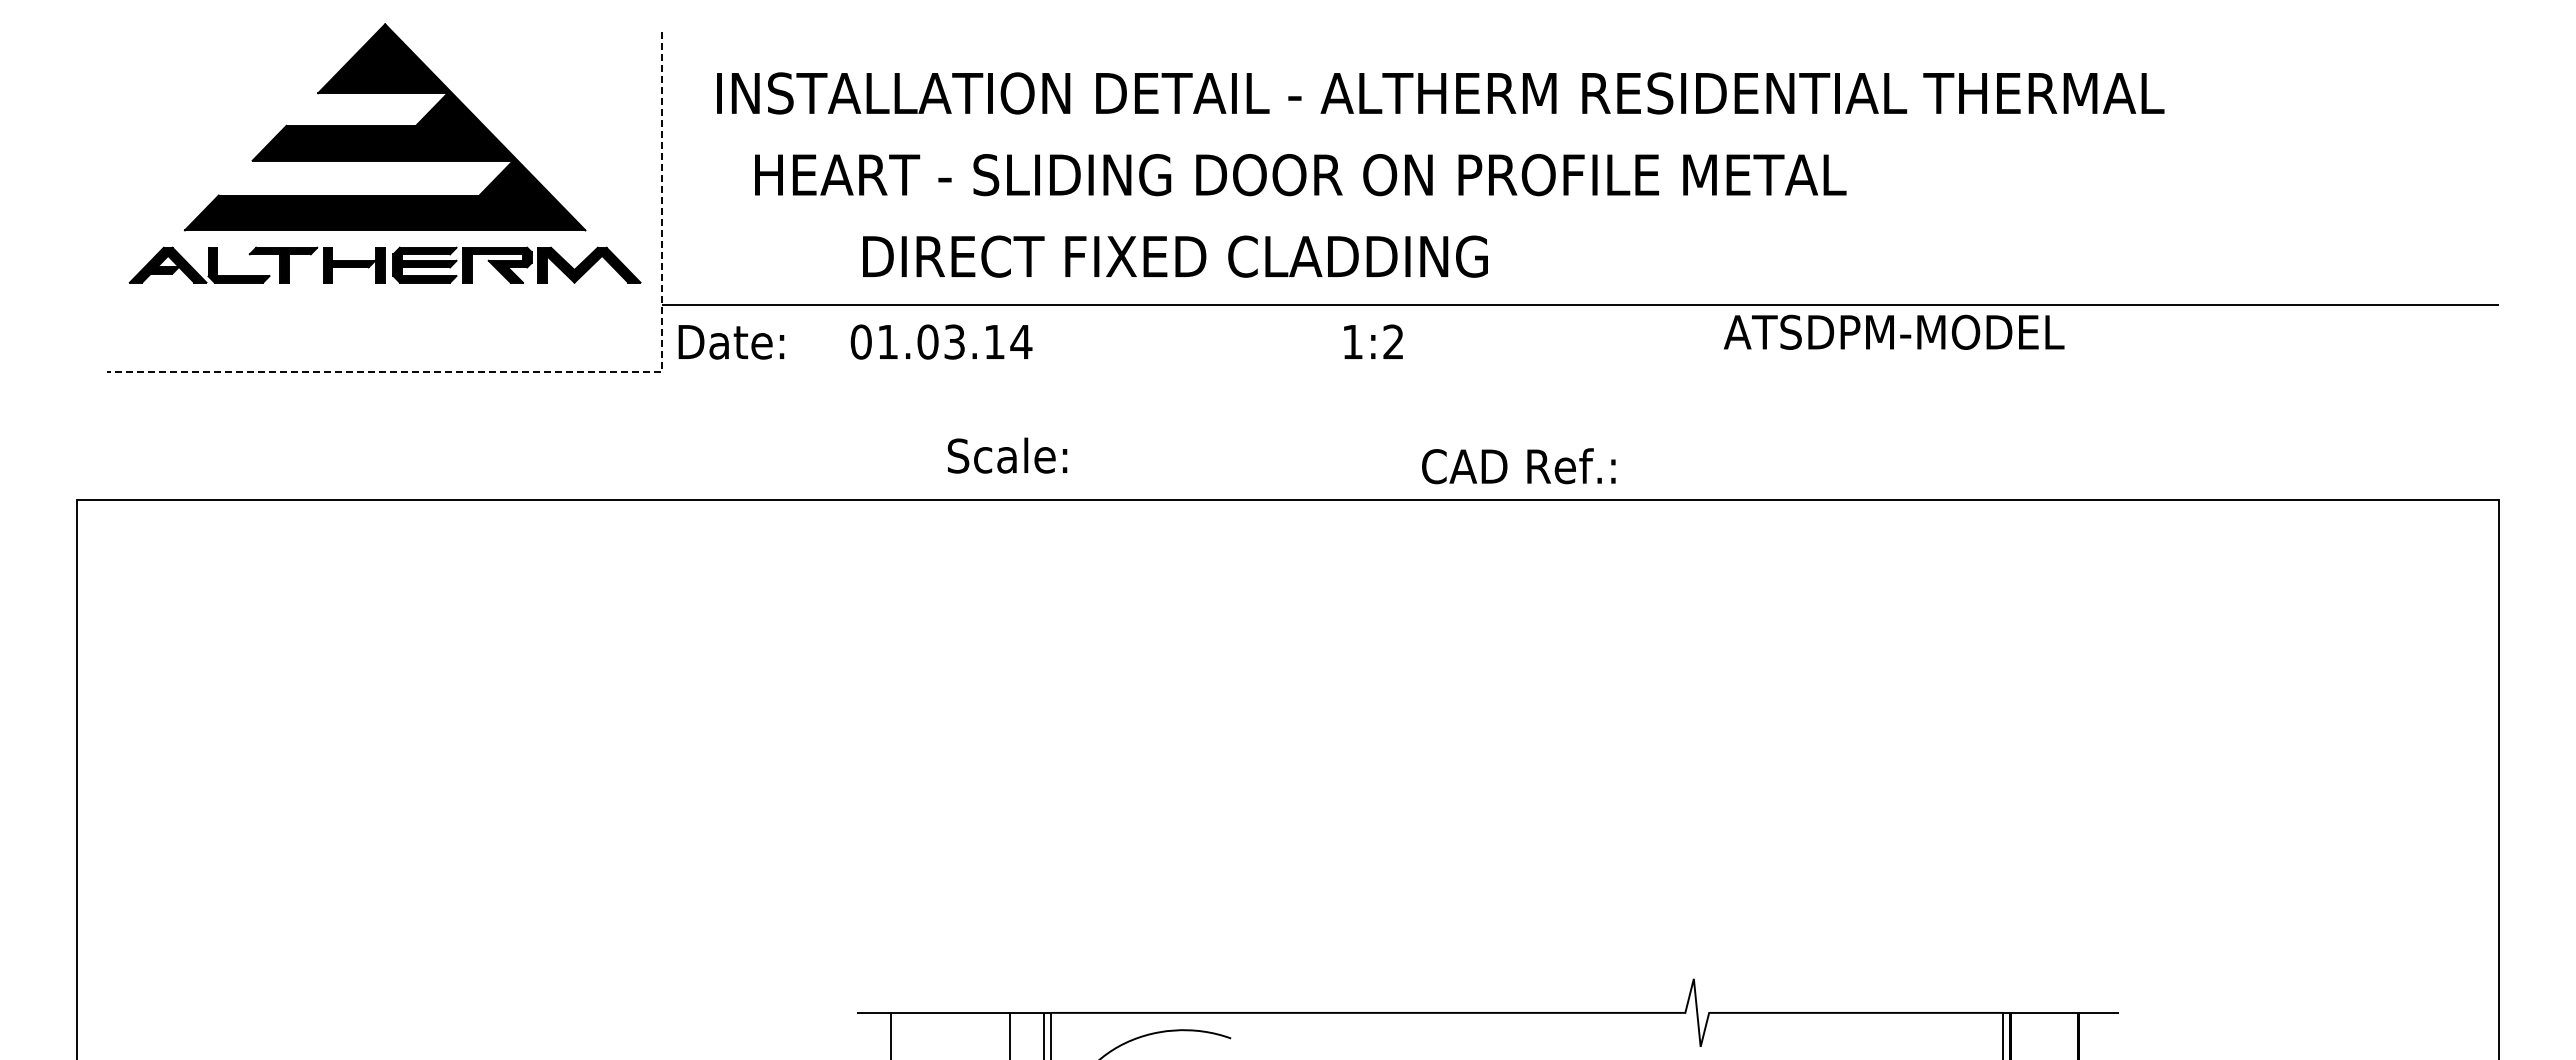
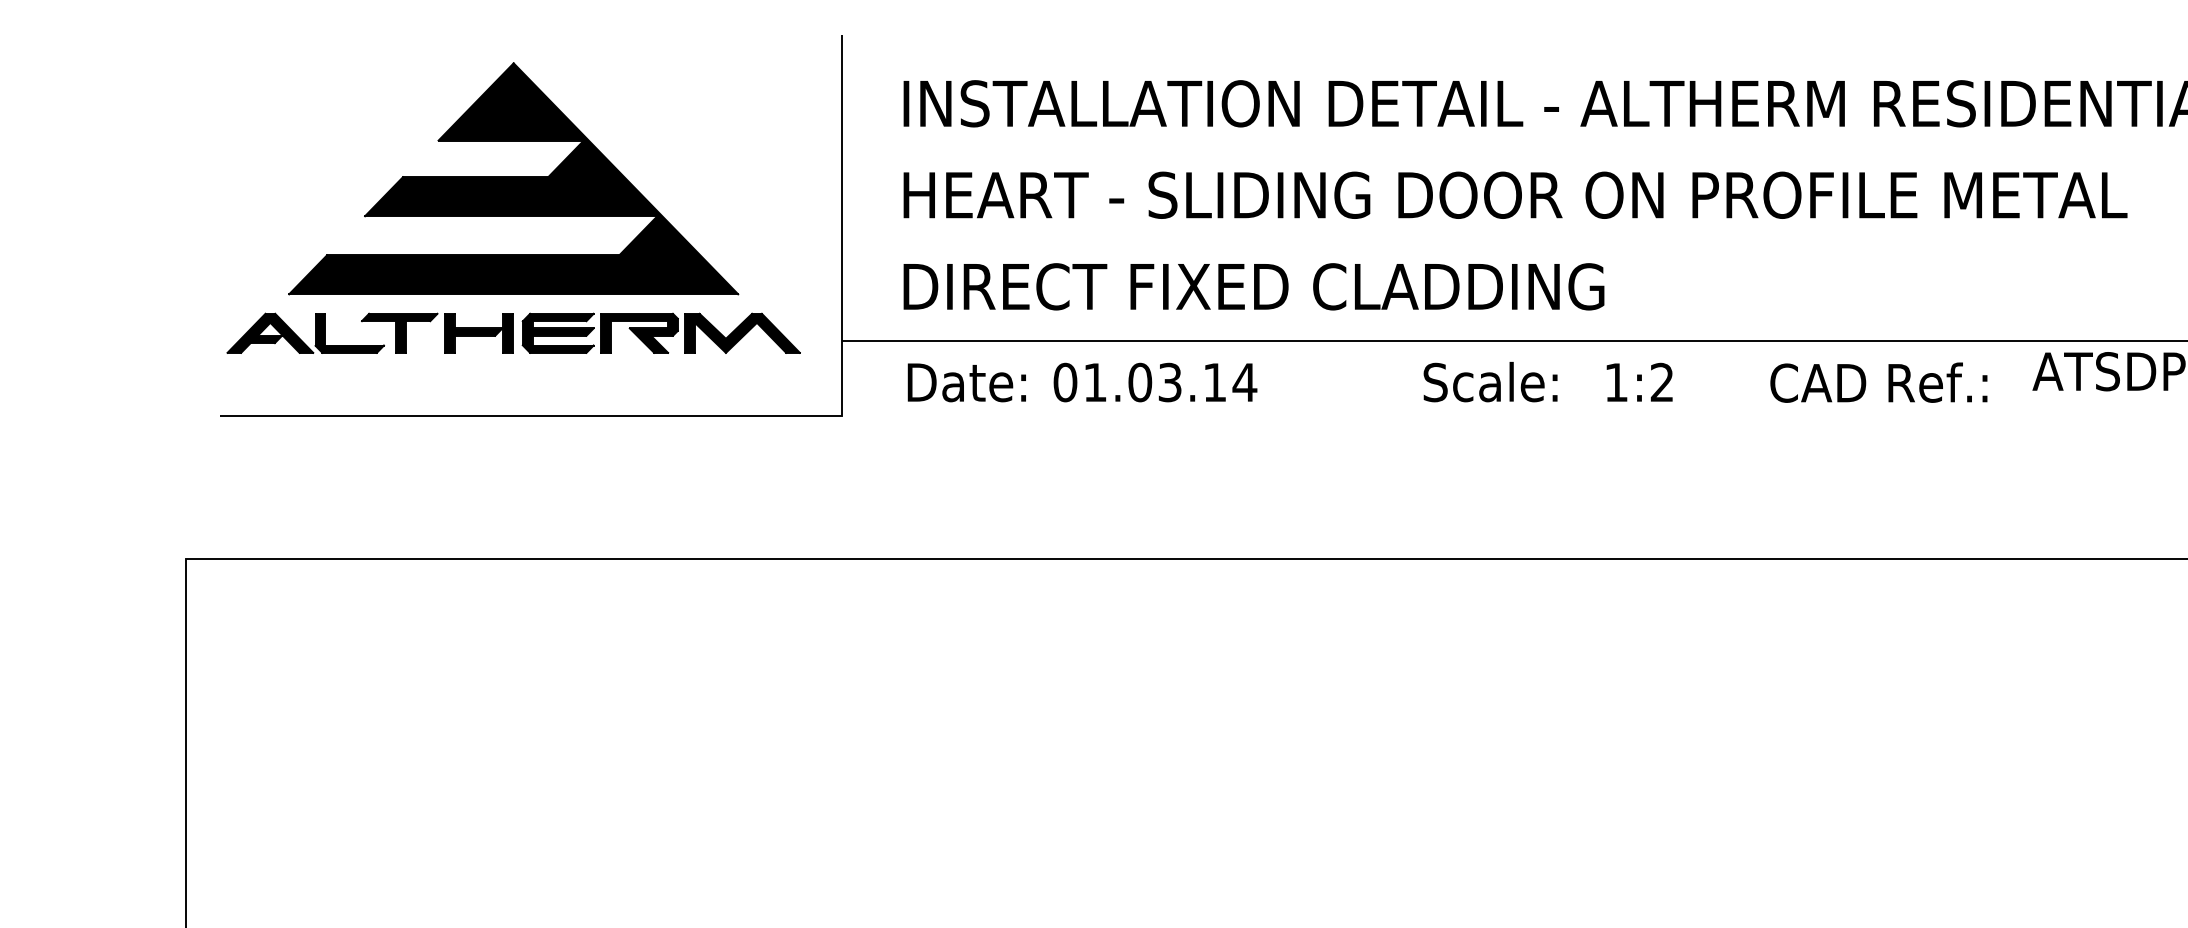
part: (384, 153) -> (512, 208), moved
text: (1300, 175) -> (1515, 195), moved
text: (1175, 256) -> (1254, 286), moved
text: (731, 342) -> (967, 383), moved
line: (554, 371) -> (721, 415), dashed -> solid
text: (1007, 455) -> (1490, 381), moved
text: (1518, 466) -> (1878, 383), moved

